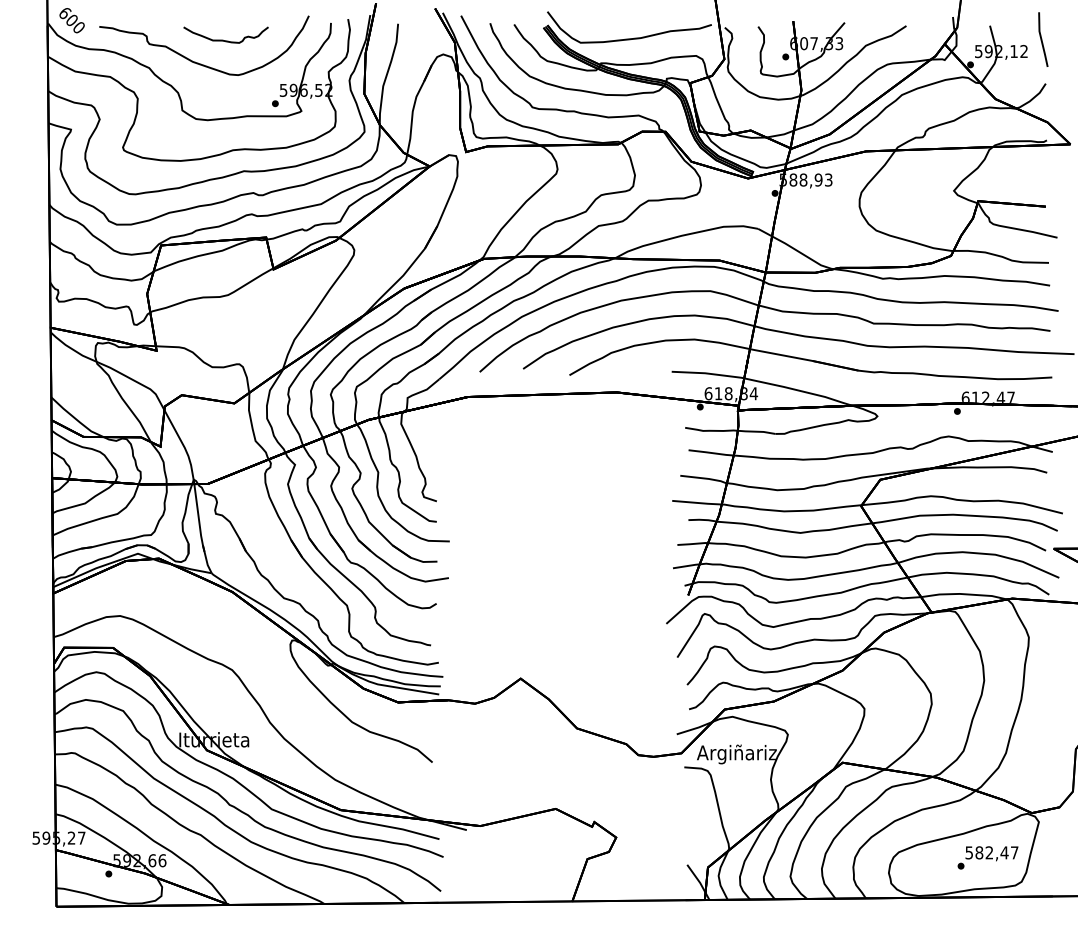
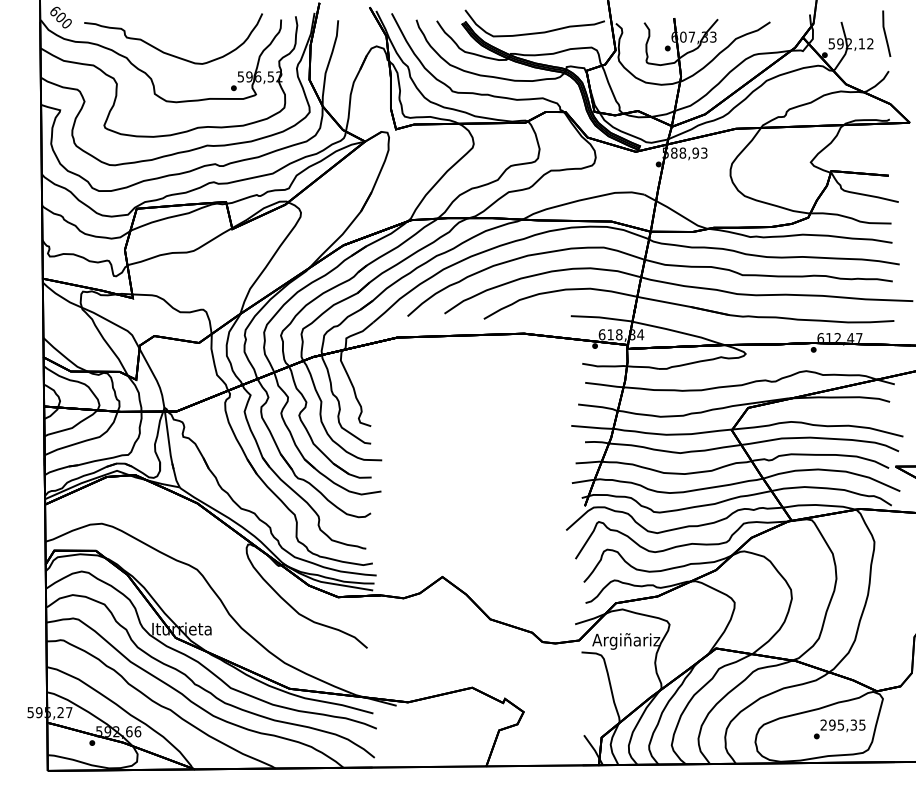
part: (225, 34) -> (191, 29), removed
text: (991, 852) -> (842, 724), 582,47 -> 295,35

